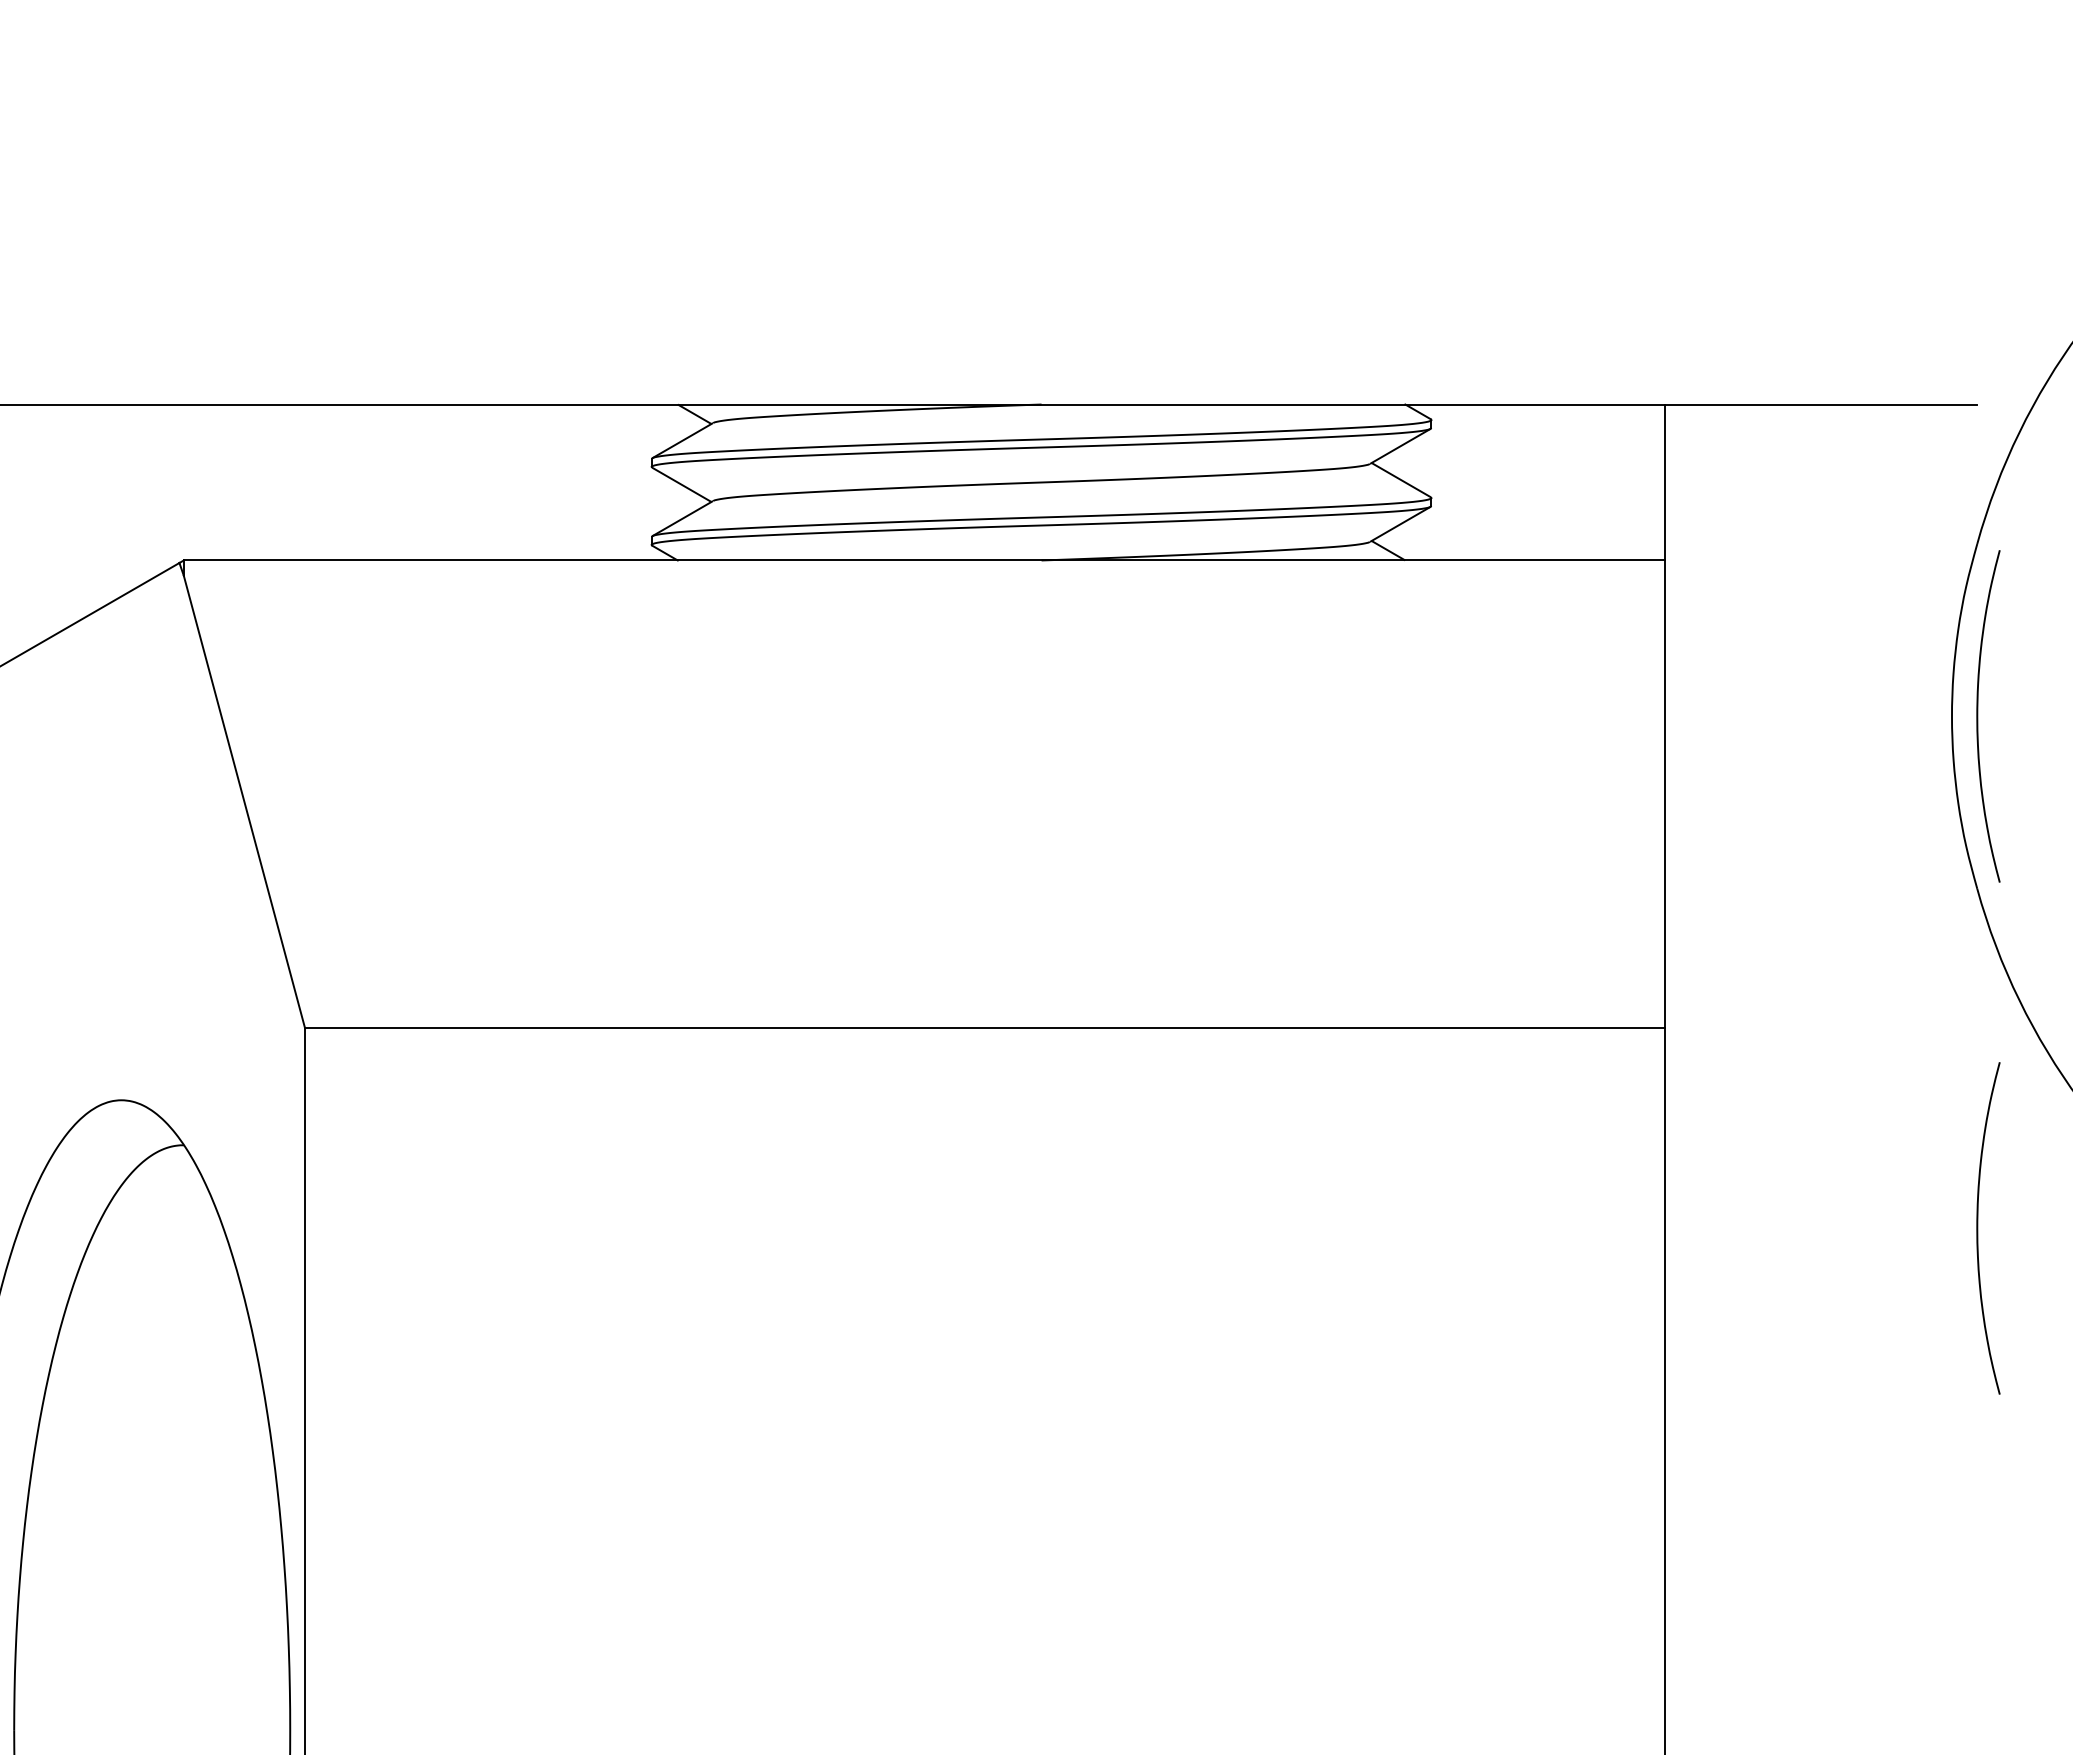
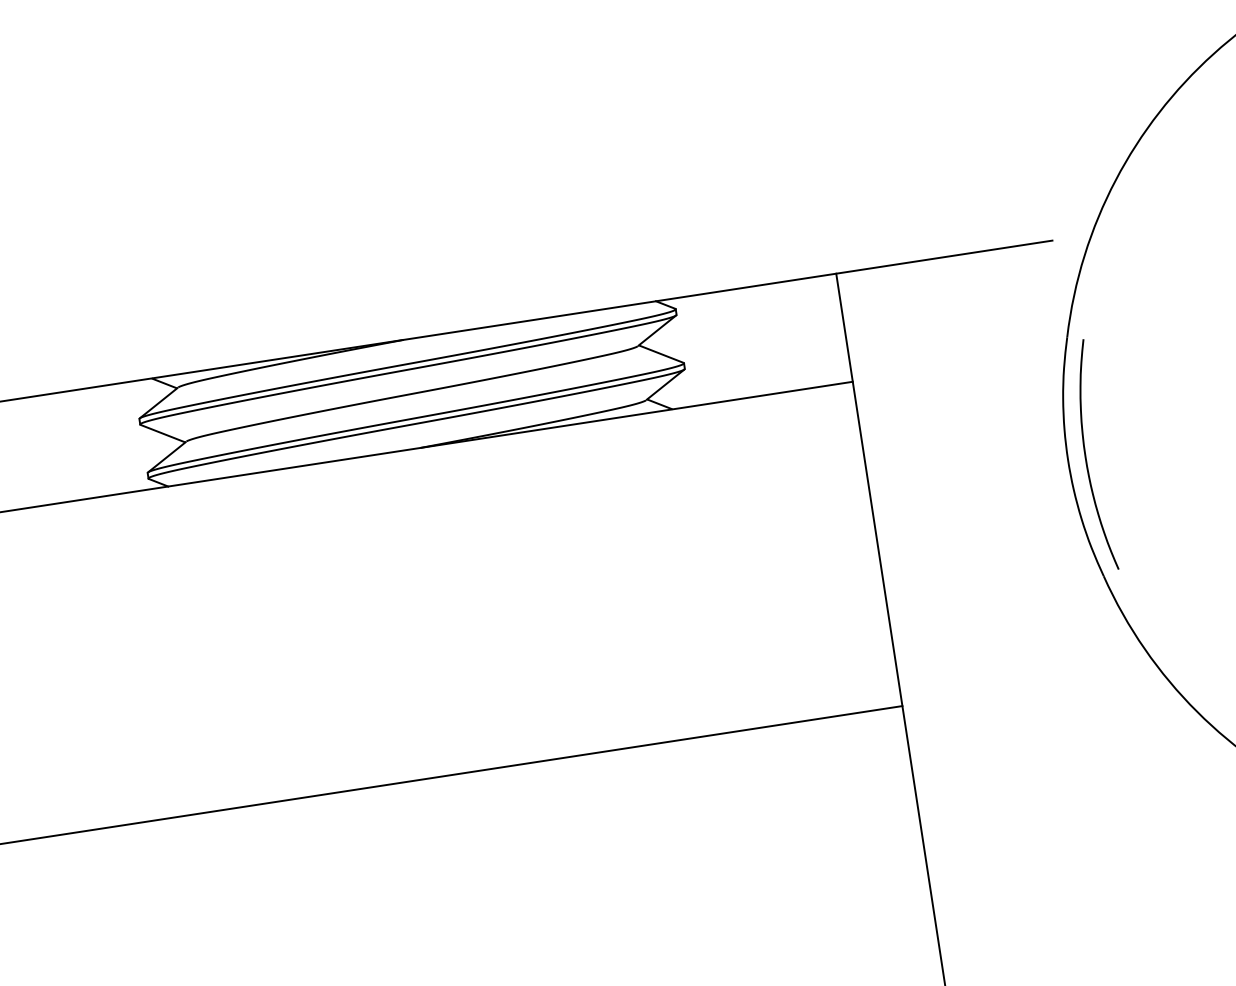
curve: (1978, 1228) -> (1140, 811), removed

